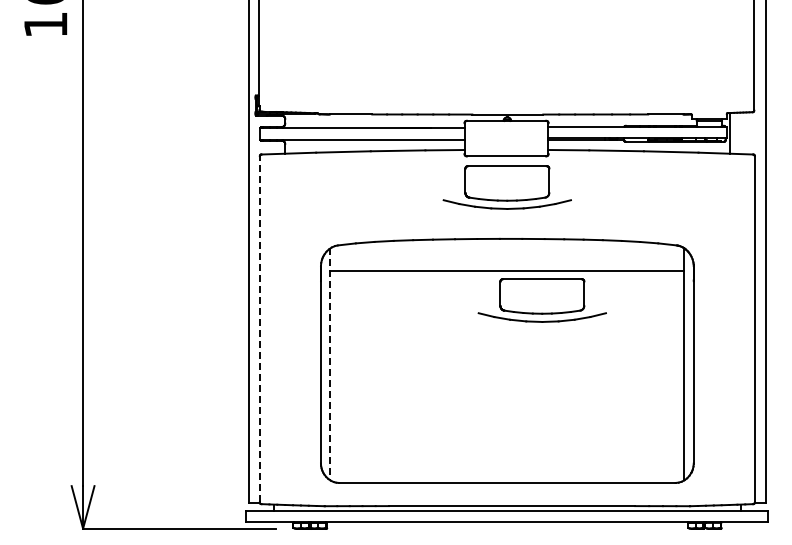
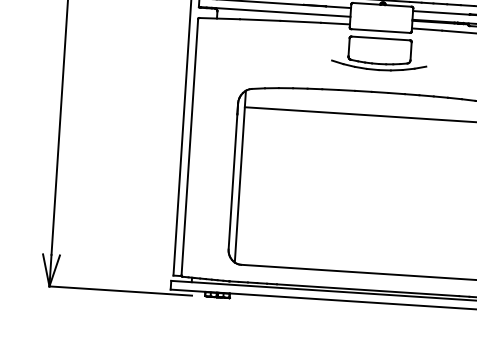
part: (541, 300) -> (399, 139), removed
line: (259, 328) -> (189, 146), dashed -> solid
line: (330, 364) -> (240, 176), dashed -> solid

